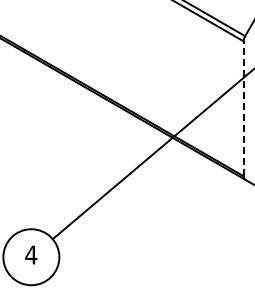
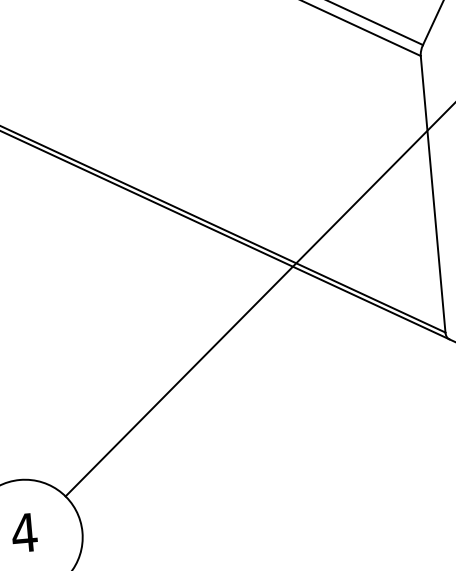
line: (243, 108) -> (432, 193), dashed -> solid

